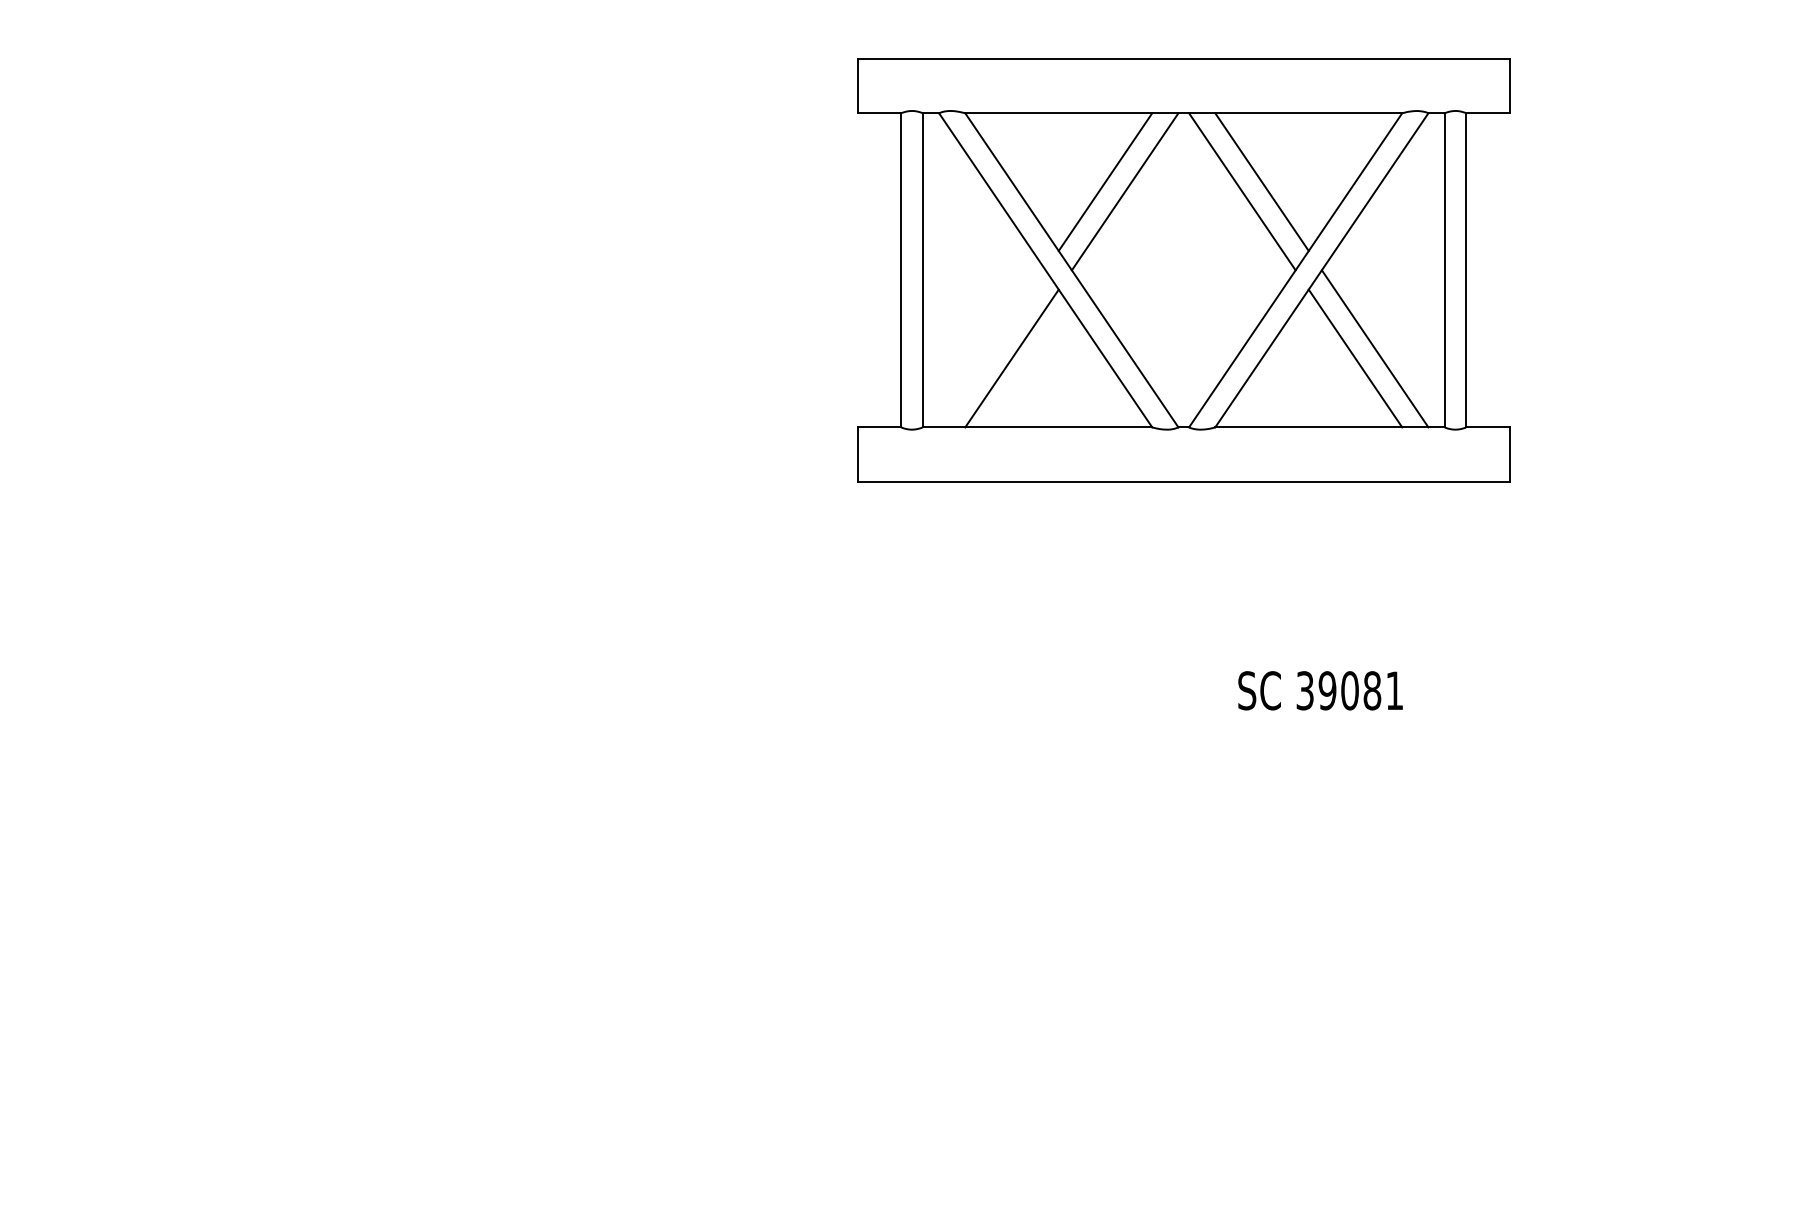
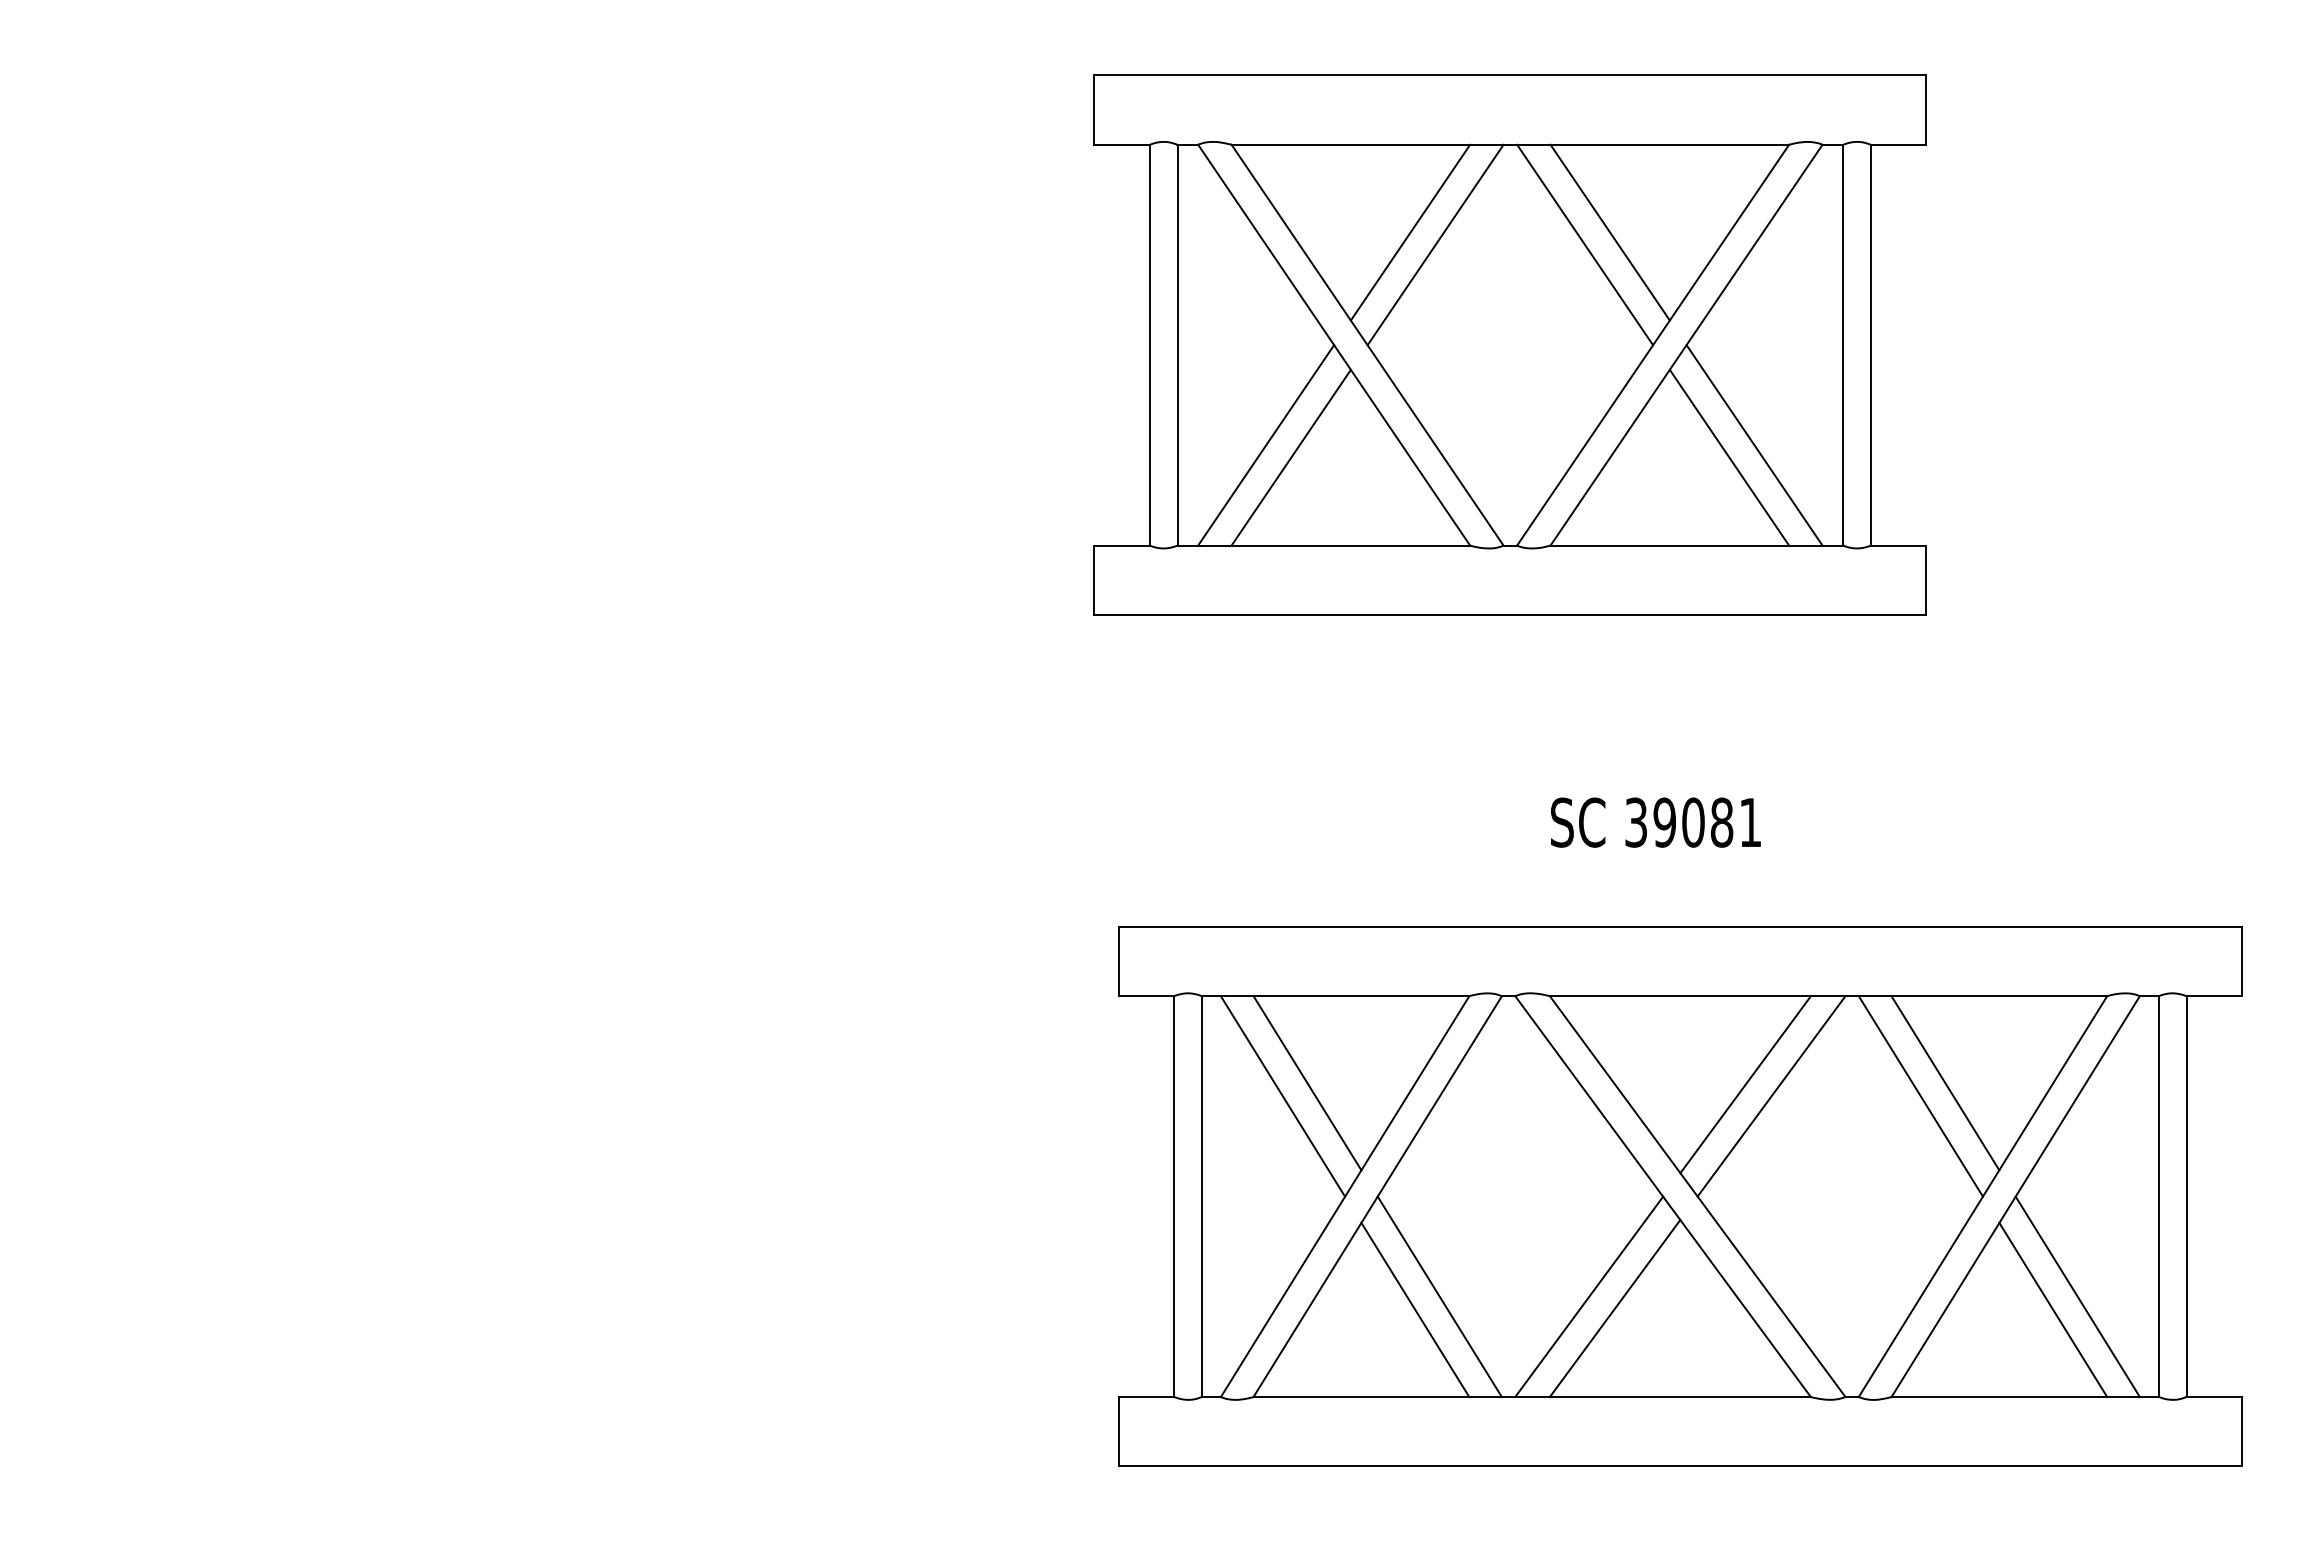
line: (992, 348) -> (1266, 445), added
text: (1320, 690) -> (1655, 822), moved
part: (1317, 937) -> (1680, 1196), added

